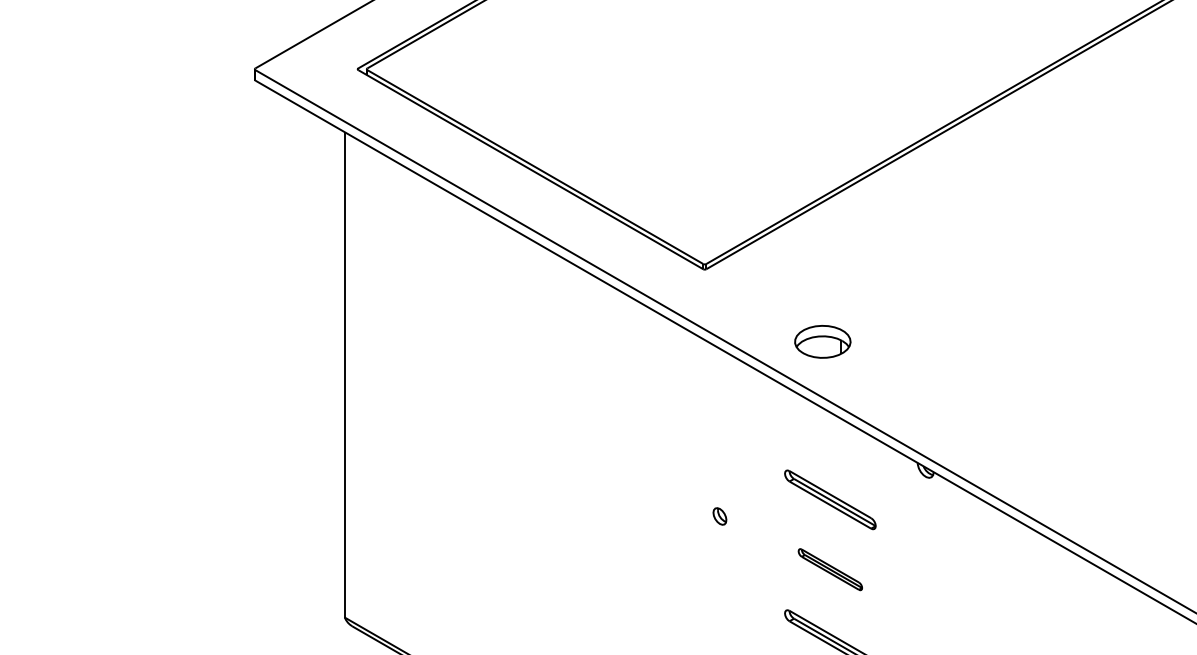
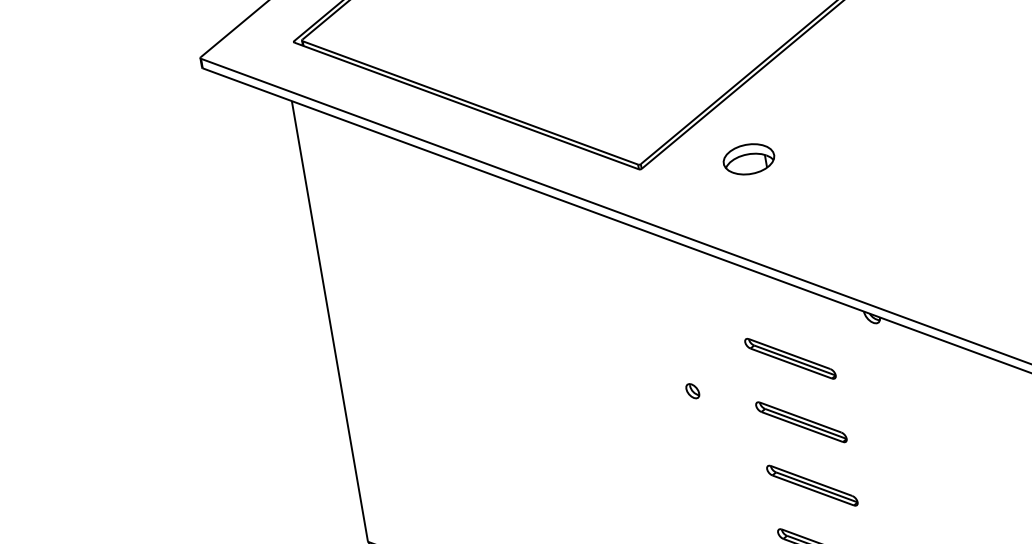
part: (822, 341) -> (748, 159), moved
part: (830, 569) -> (801, 422), size x1.43

